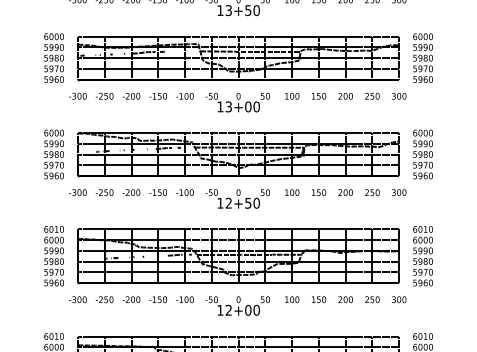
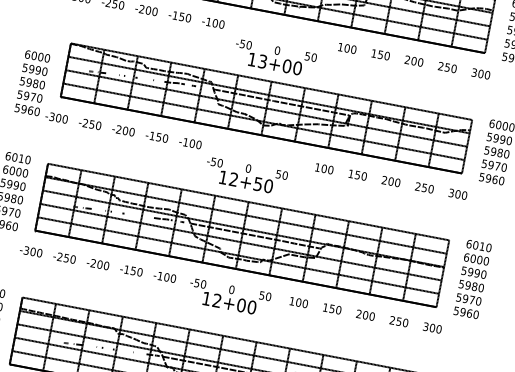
text: (237, 102) -> (274, 58), moved
text: (53, 154) -> (31, 83), moved
text: (237, 198) -> (245, 175), moved

